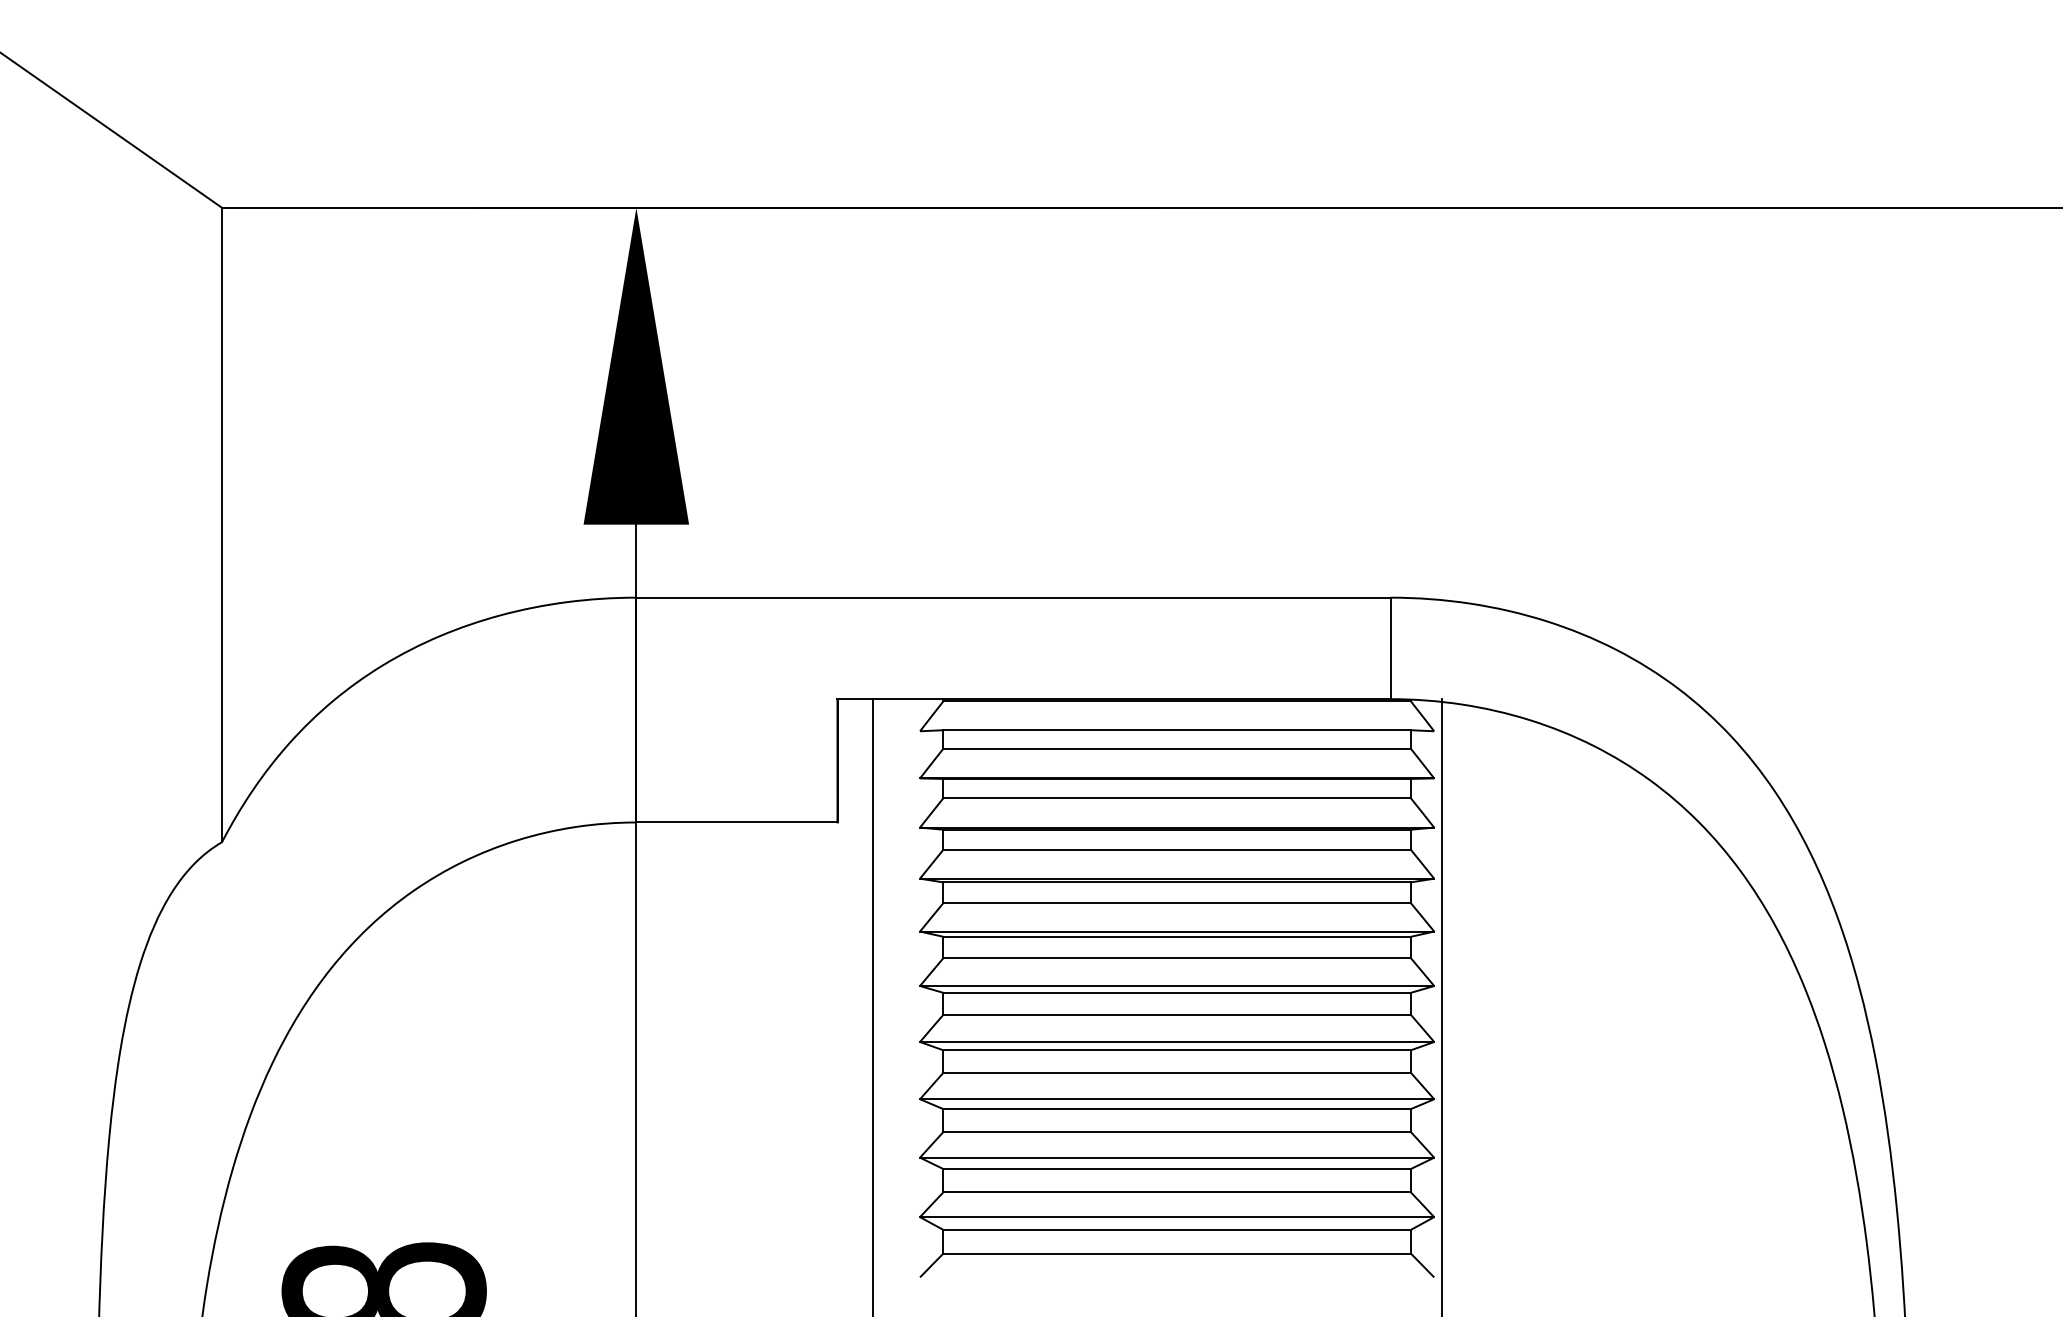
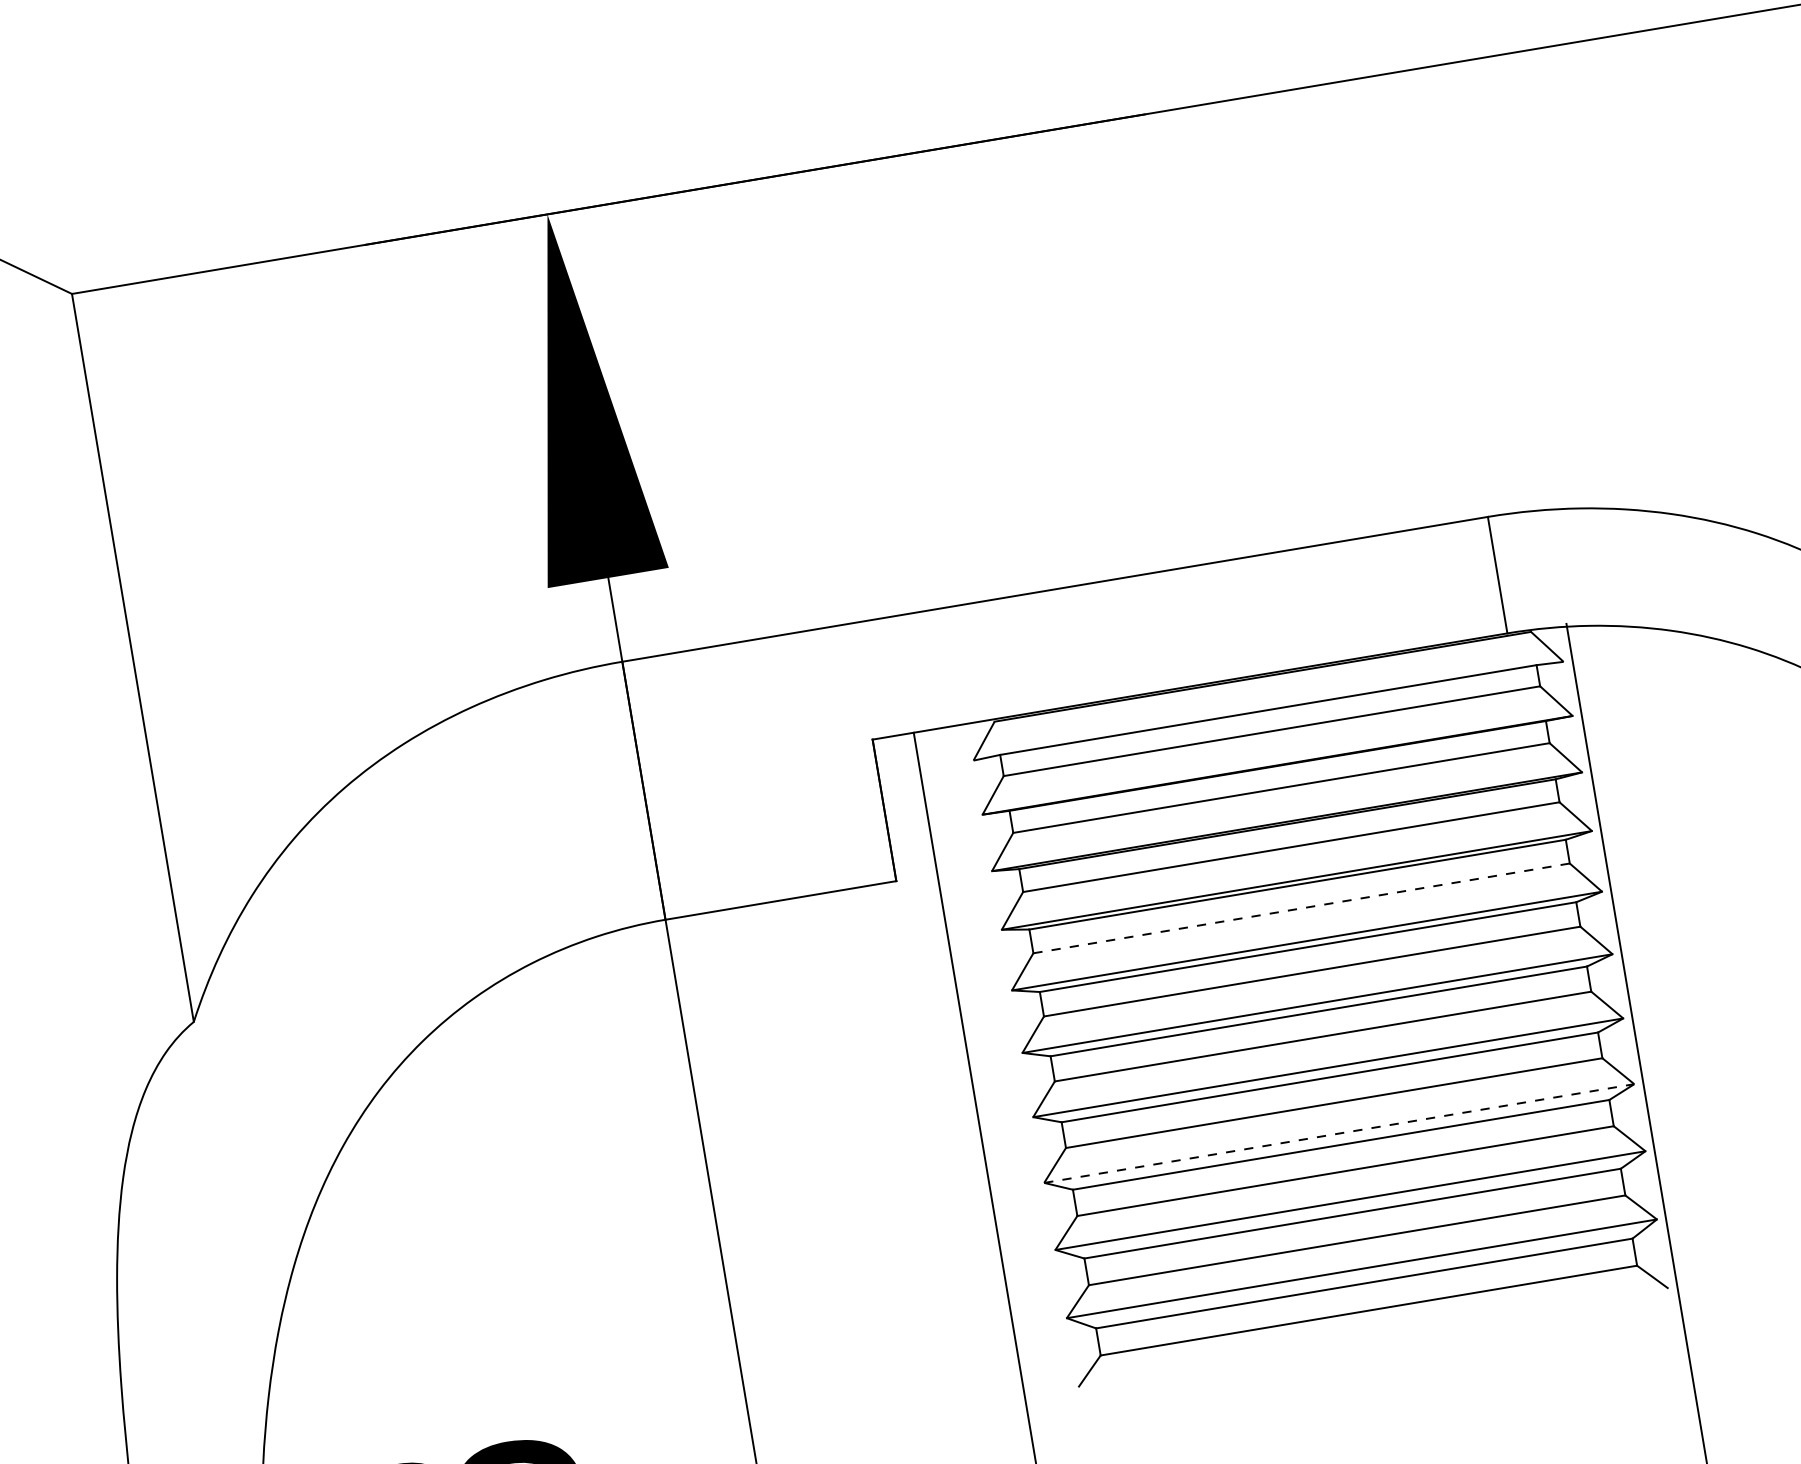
line: (1177, 903) -> (1302, 908), solid -> dashed
line: (1177, 1099) -> (1339, 1133), solid -> dashed

